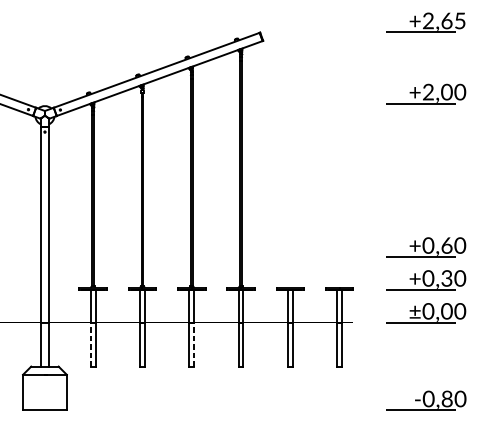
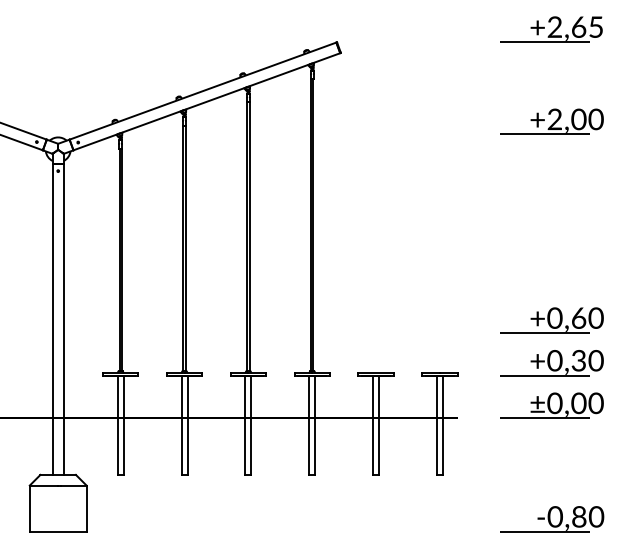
line: (90, 344) -> (117, 446), dashed -> solid
line: (194, 344) -> (251, 446), dashed -> solid

